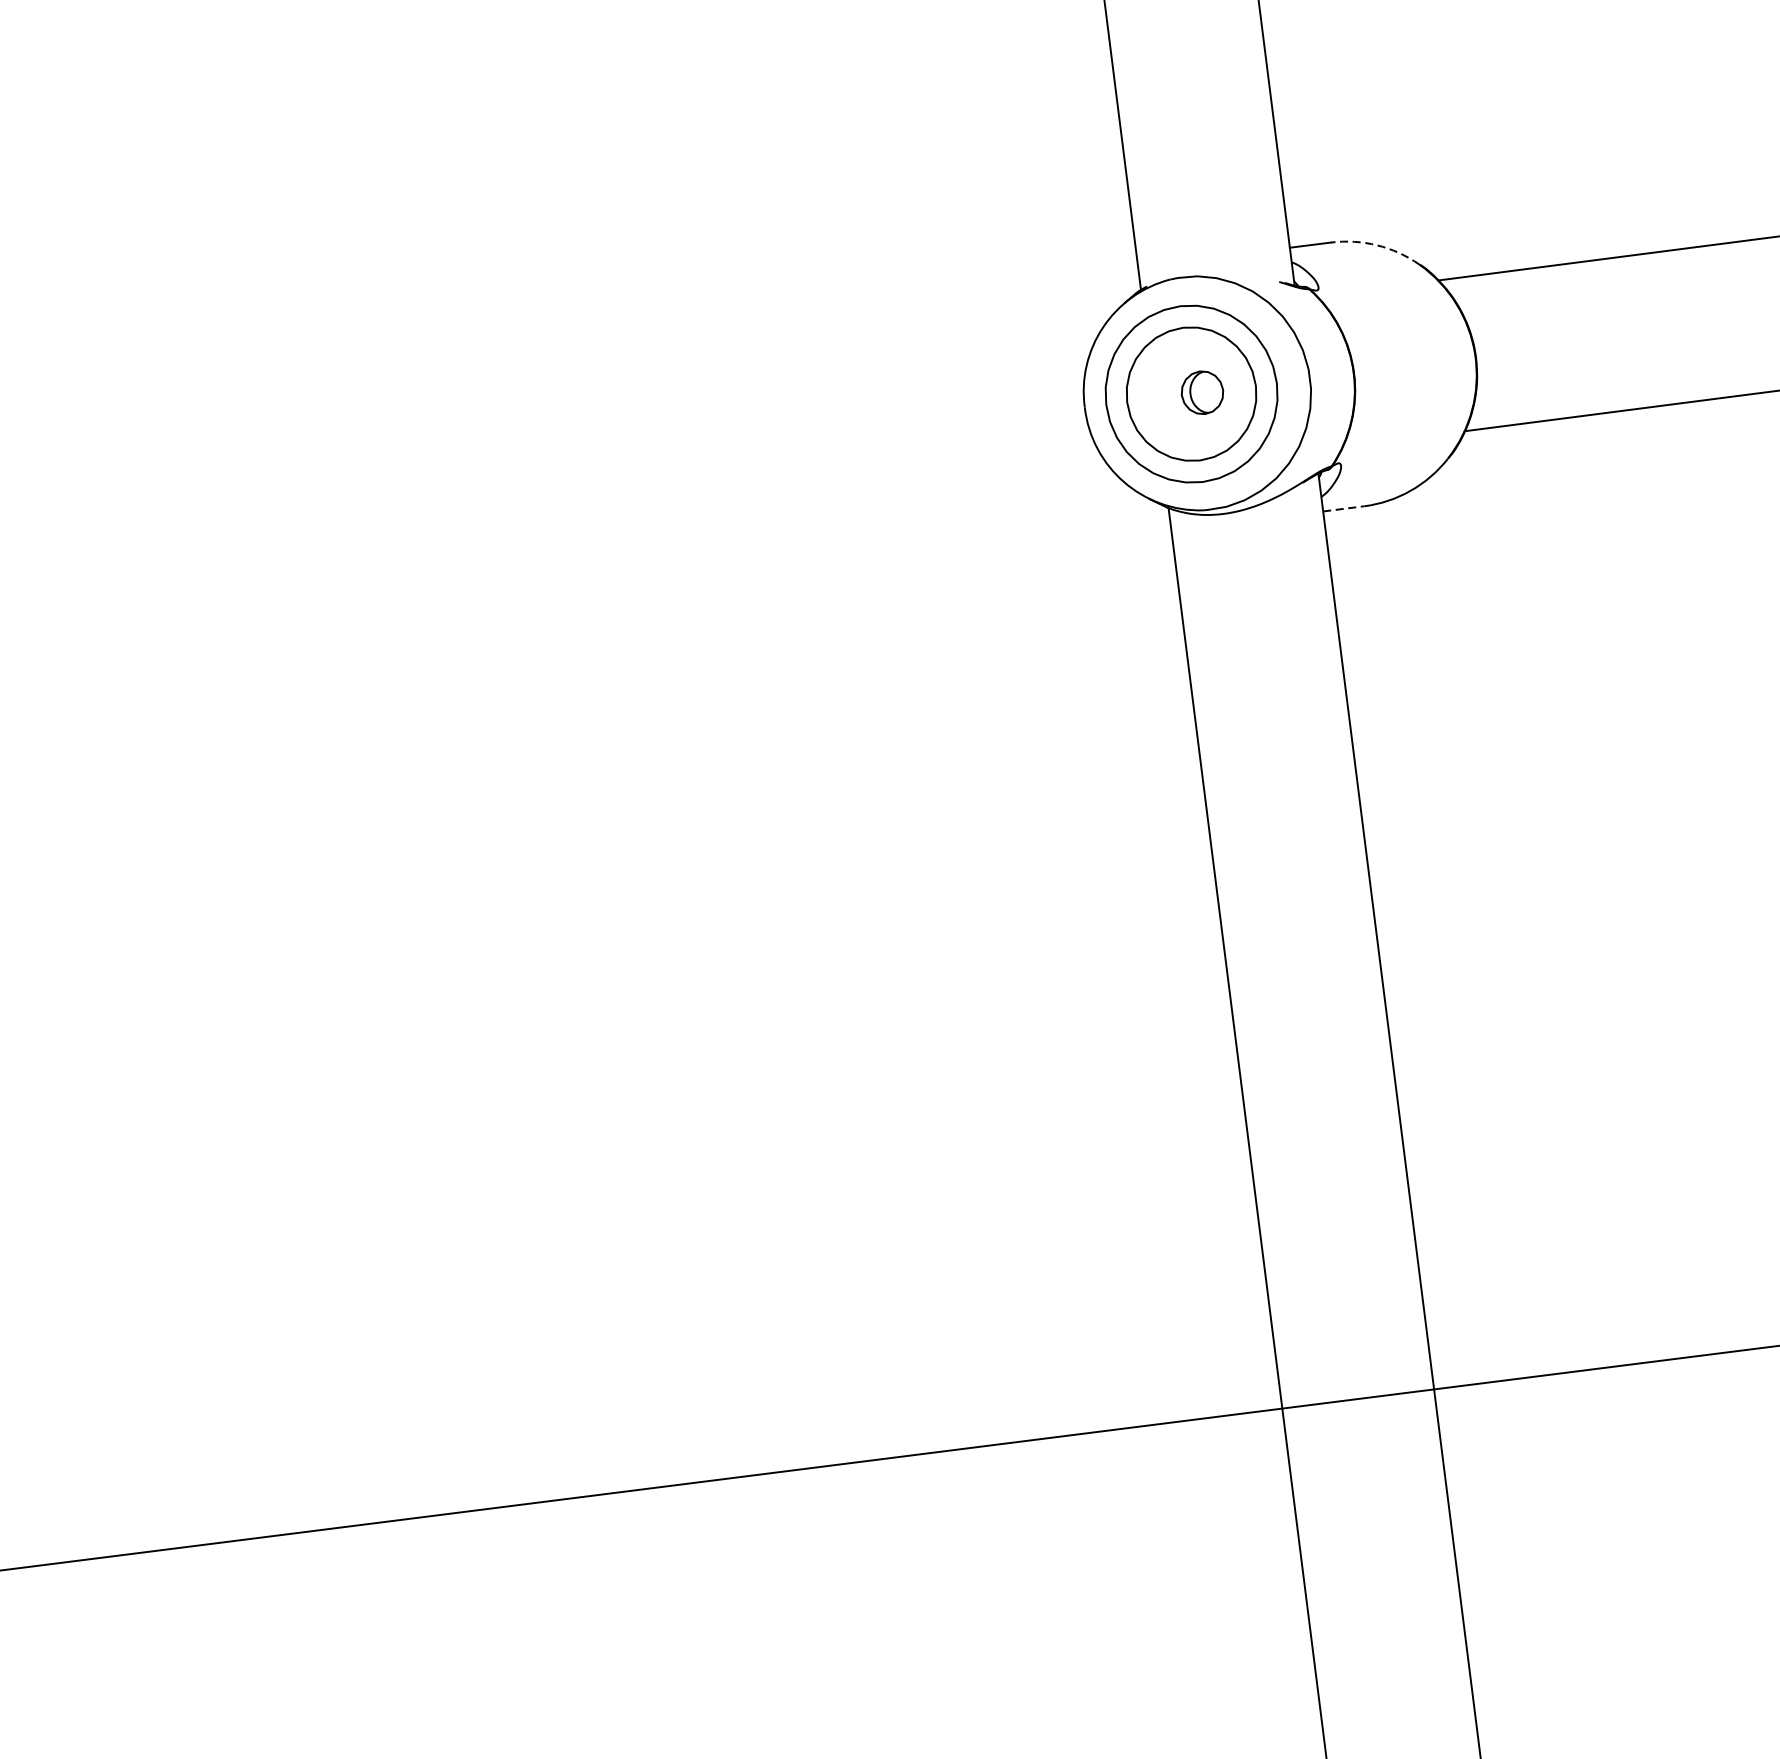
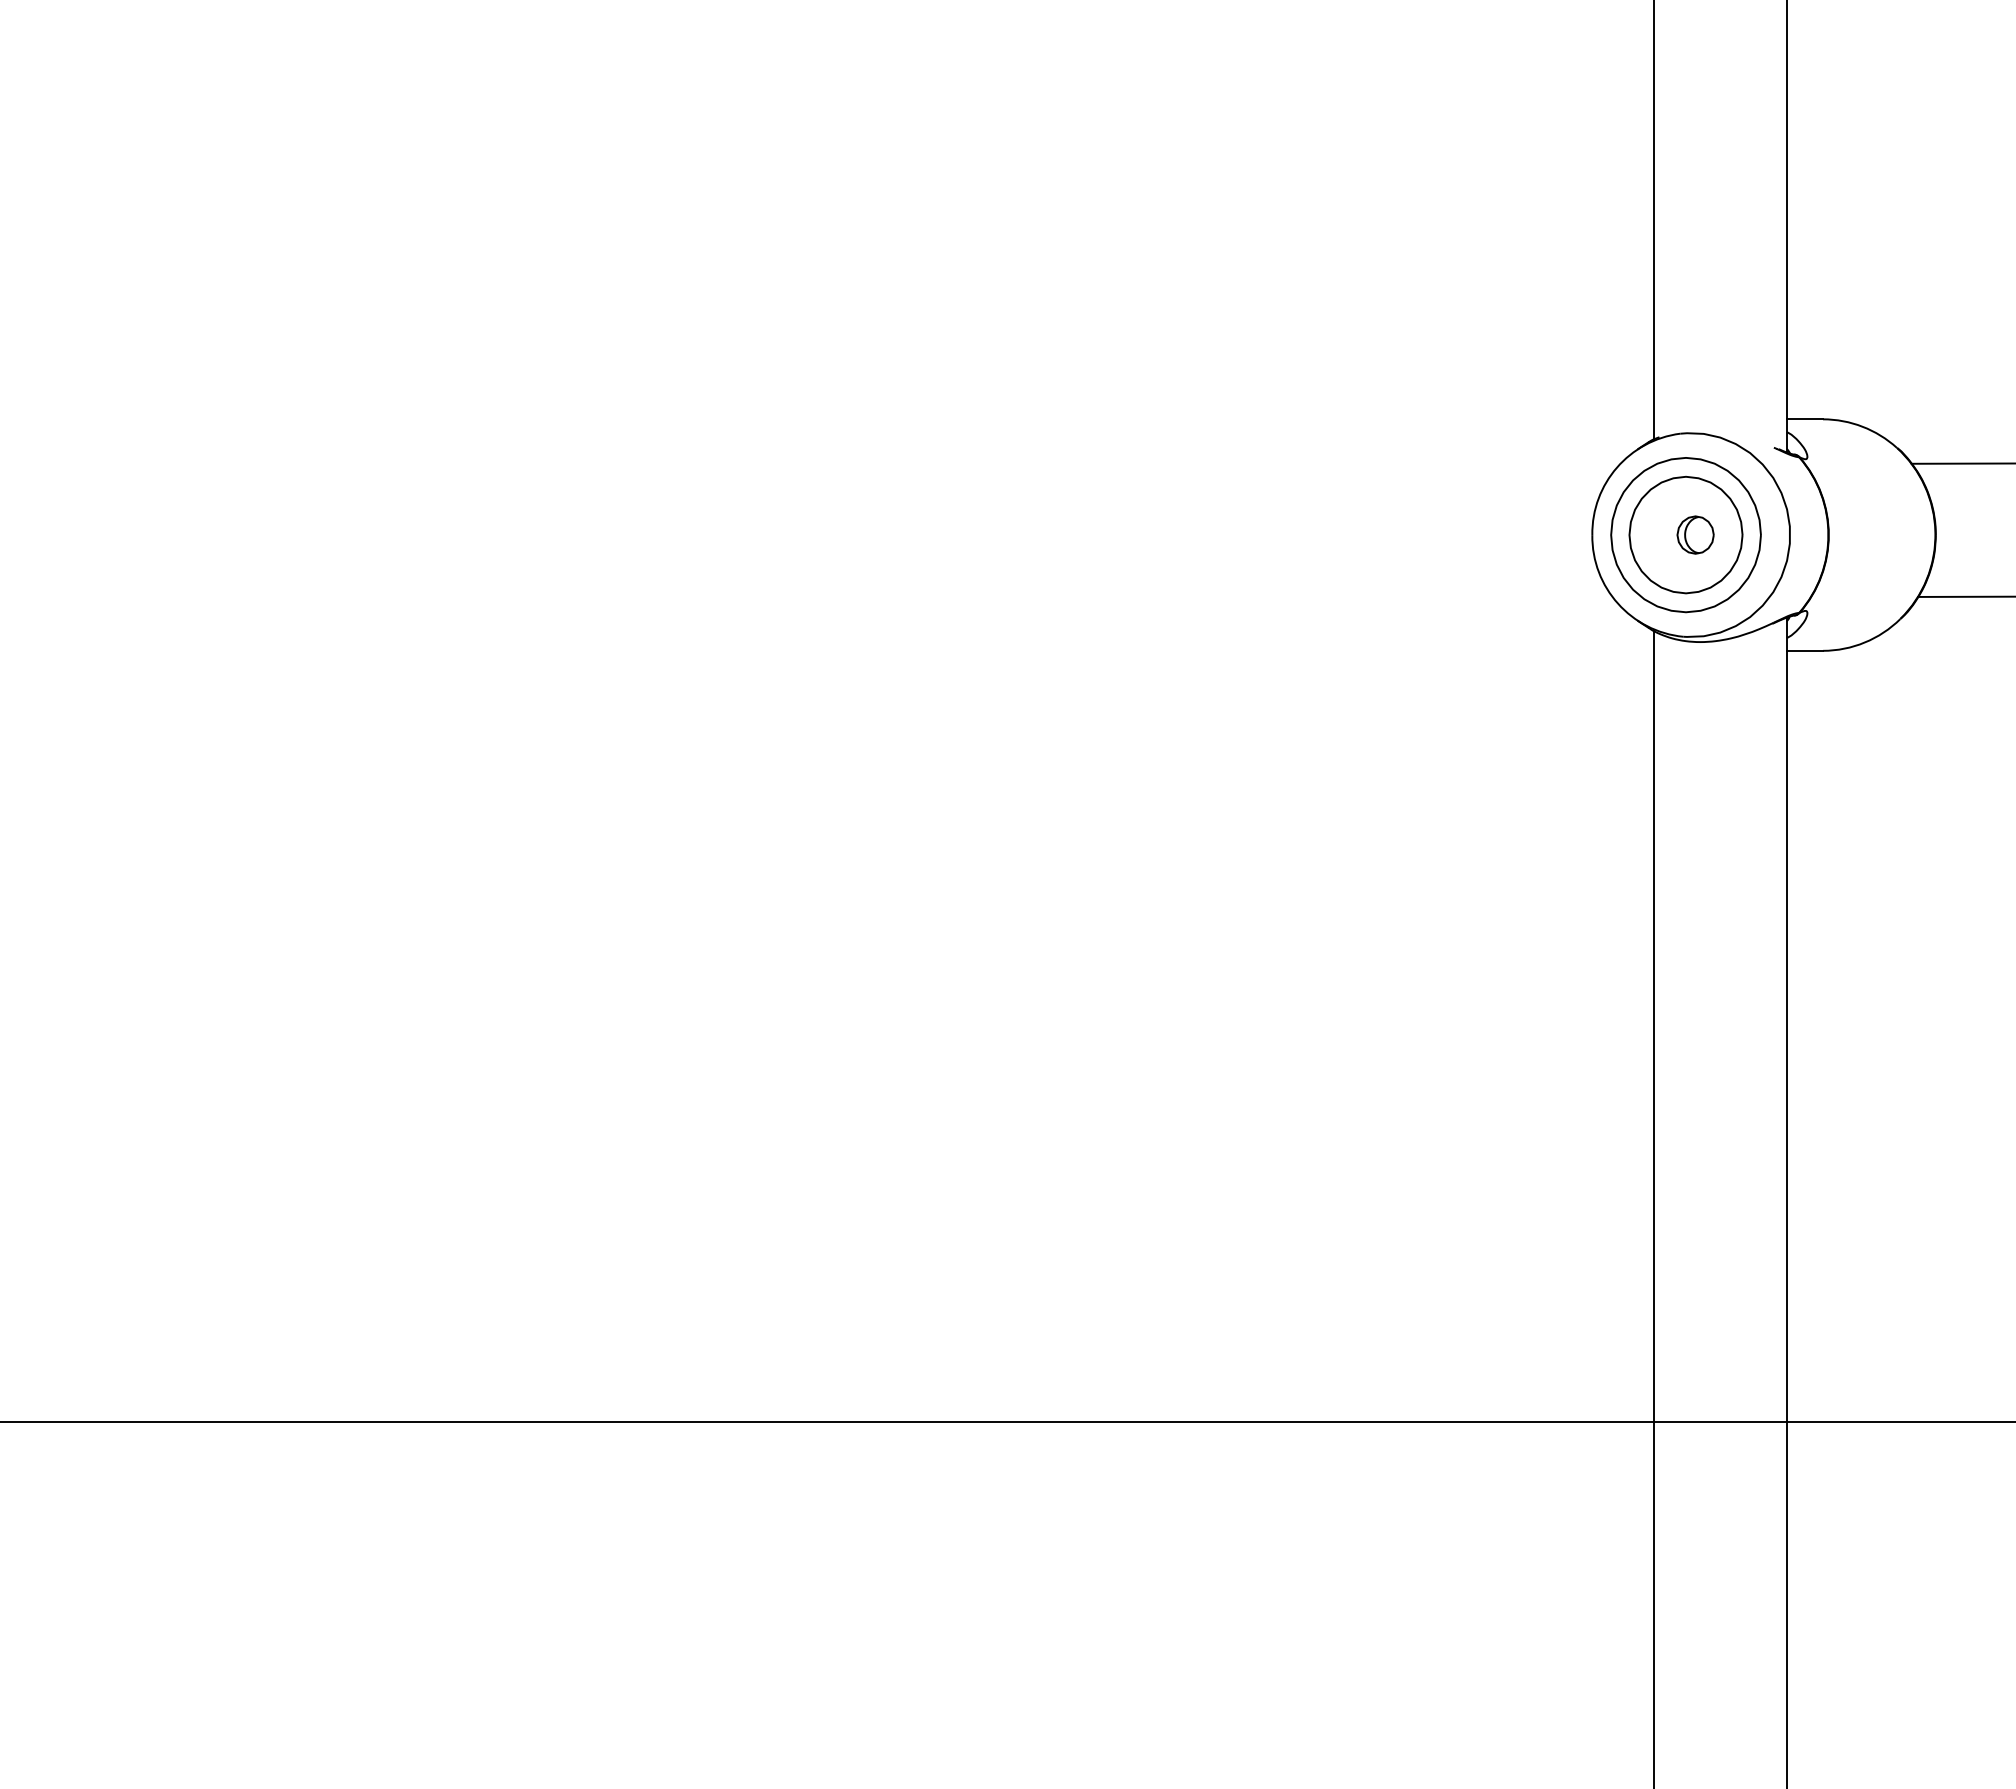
arc: (1376, 245) -> (1862, 426), dashed -> solid
line: (1344, 508) -> (1805, 650), dashed -> solid

